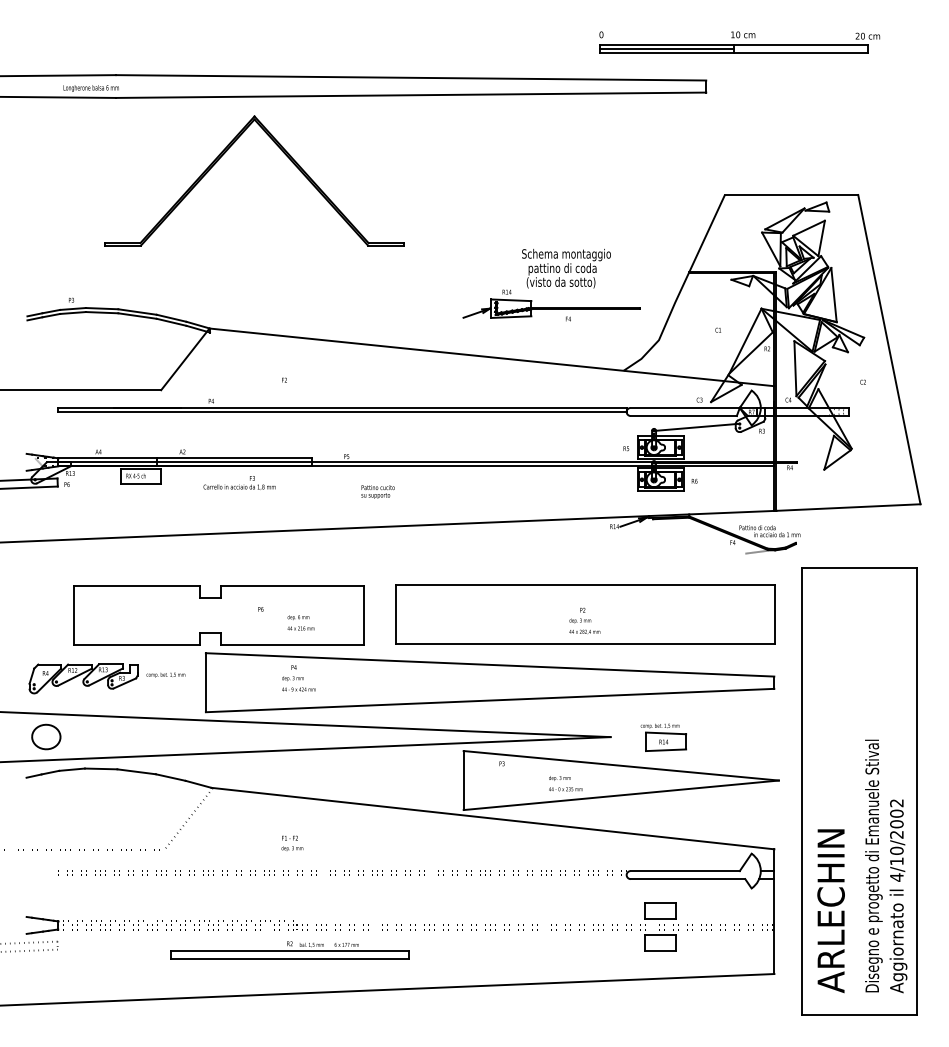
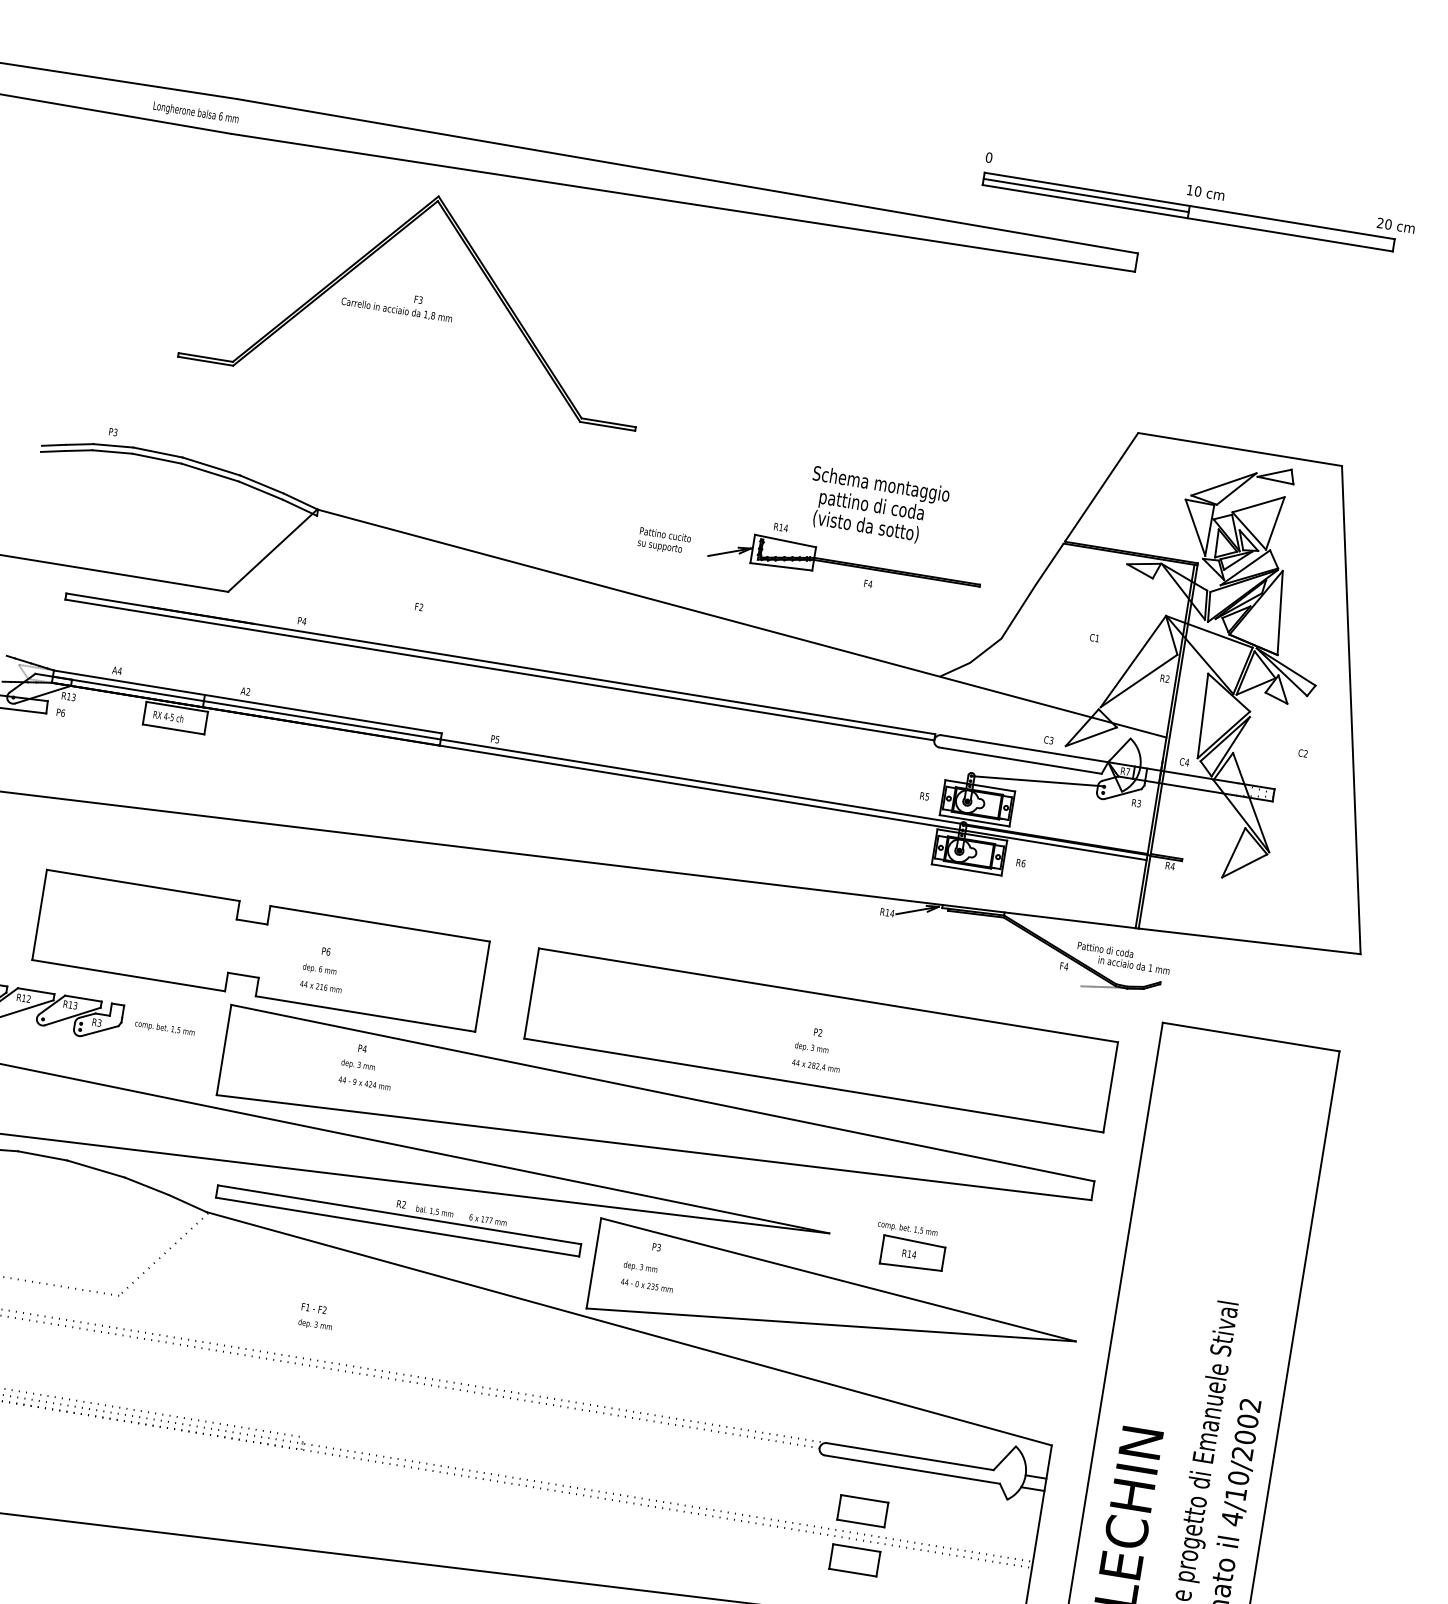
text: (239, 482) -> (397, 302), moved
text: (377, 491) -> (663, 540), moved
text: (300, 622) -> (321, 977), moved
text: (565, 783) -> (647, 1276), moved
part: (289, 950) -> (399, 1214), moved

